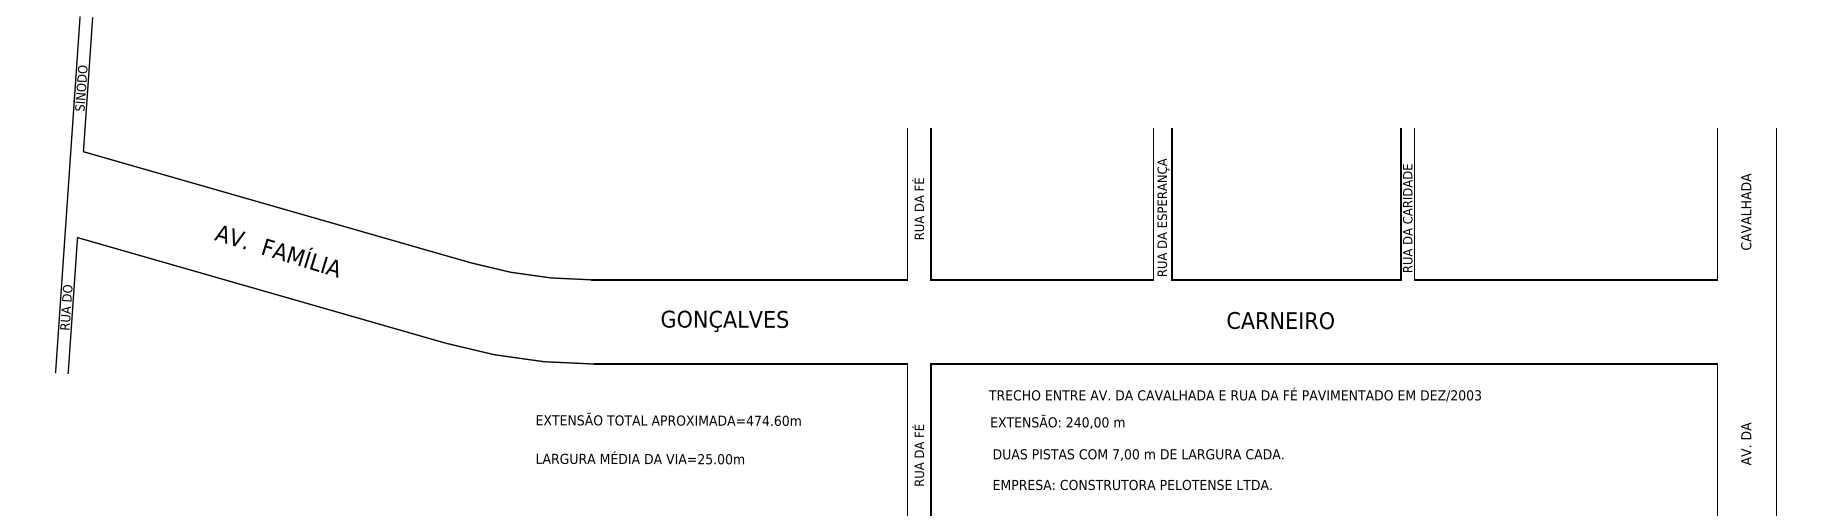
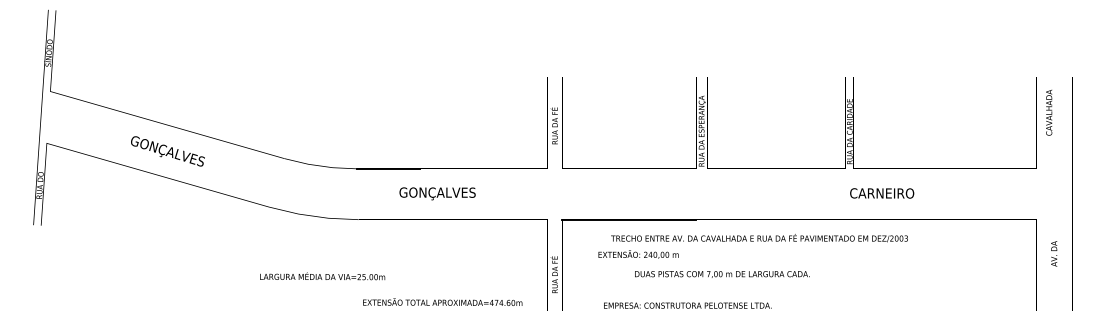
text: (1746, 211) -> (1049, 112), moved
text: (275, 251) -> (166, 151), AV.  FAMÍLIA -> GONÇALVES
text: (1281, 320) -> (882, 193), moved
text: (1234, 395) -> (759, 238), moved
text: (668, 418) -> (442, 301), moved
text: (1746, 443) -> (1054, 253), moved
text: (1138, 454) -> (722, 274), moved
text: (640, 458) -> (322, 276), moved
text: (1132, 484) -> (687, 305), moved

